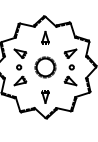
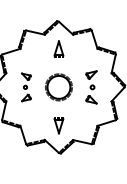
part: (20, 67) -> (26, 87), size x0.6
part: (70, 67) -> (91, 87), size x0.7

